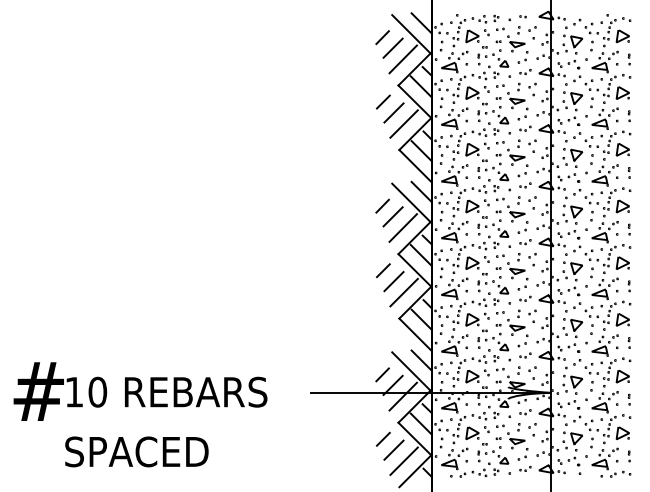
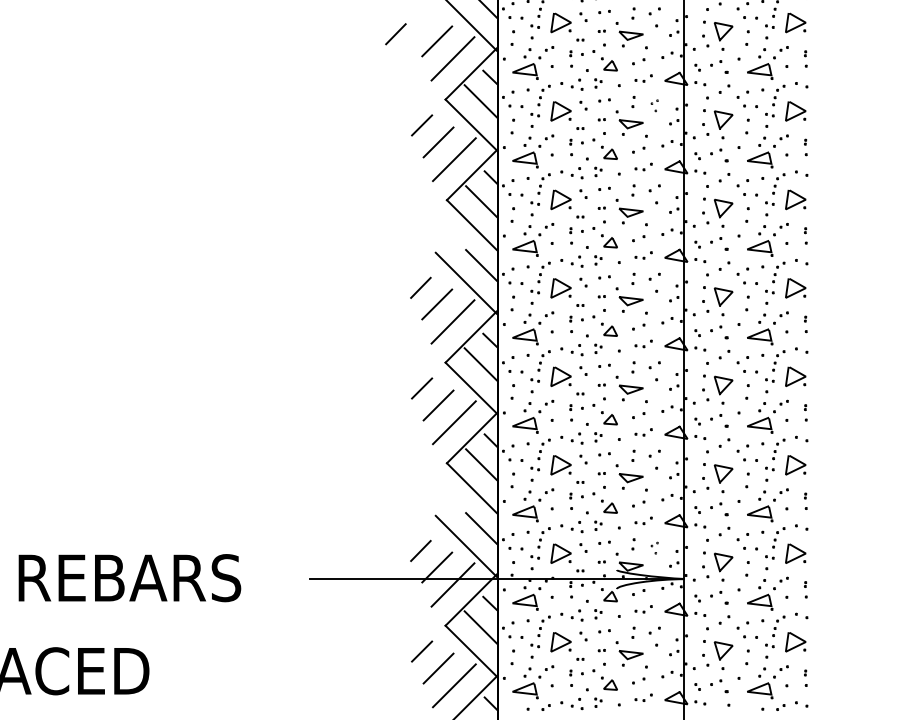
line: (382, 37) -> (395, 34), moved
part: (532, 89) -> (654, 105), size x0.6
part: (532, 372) -> (654, 547), size x0.6

